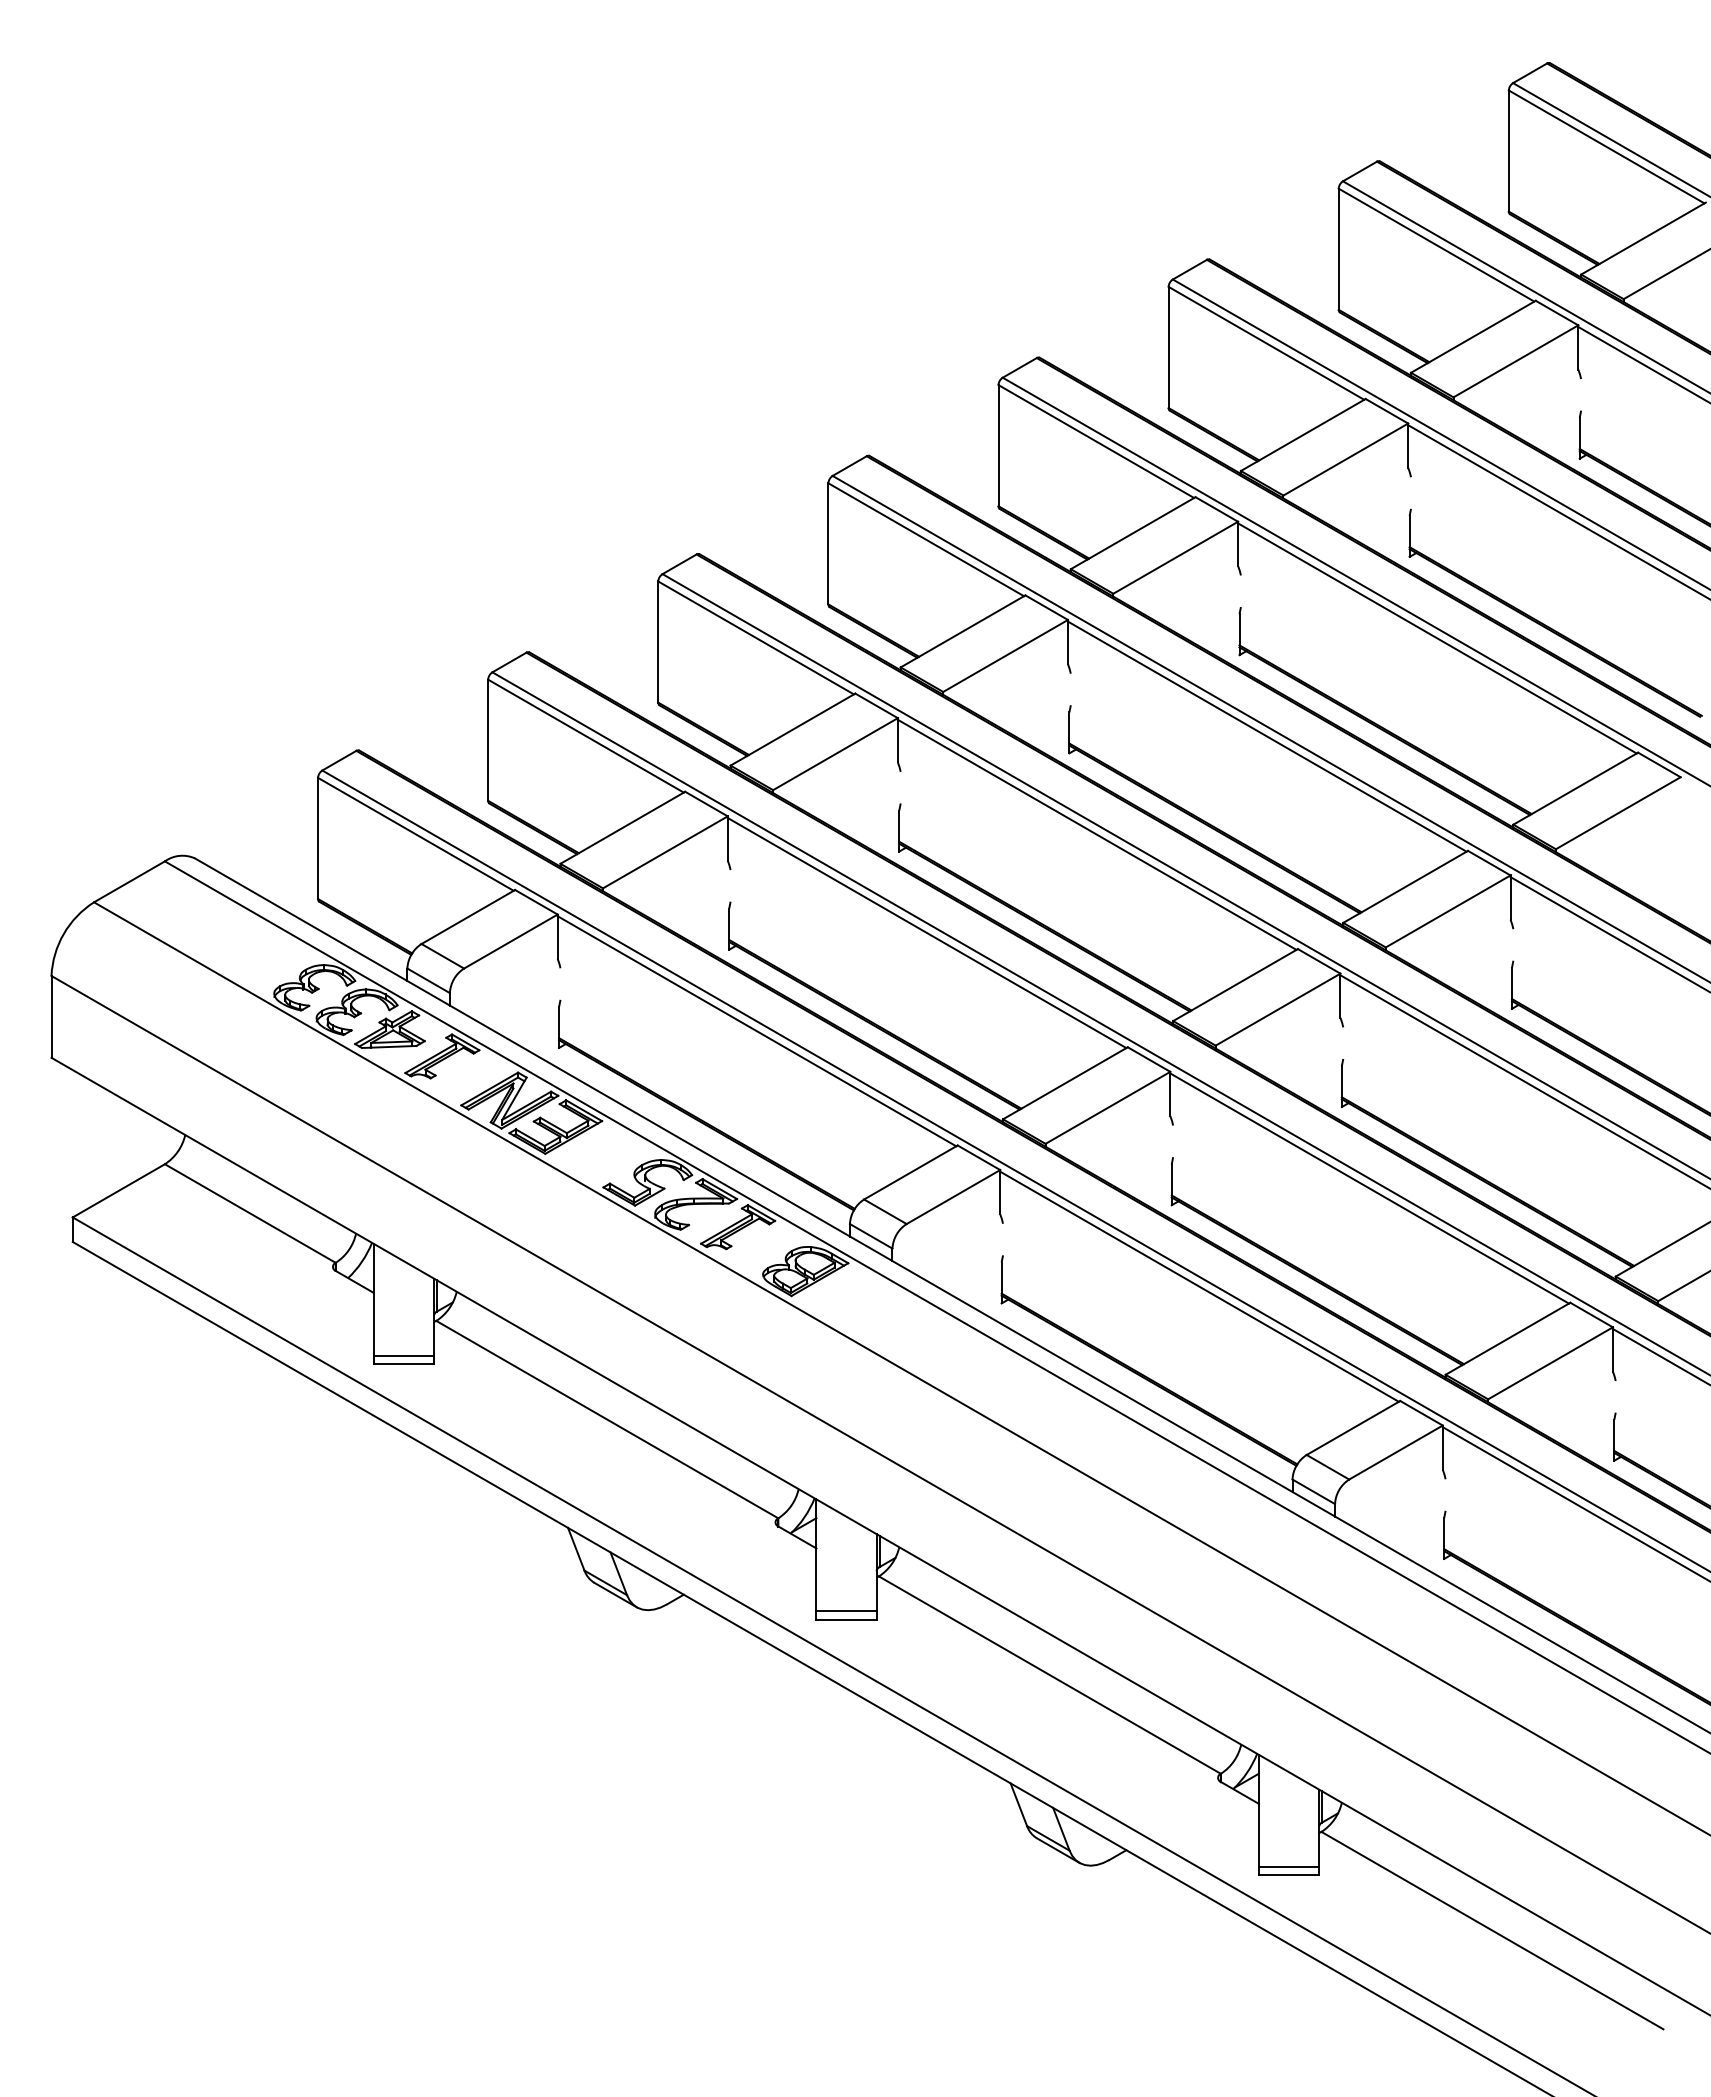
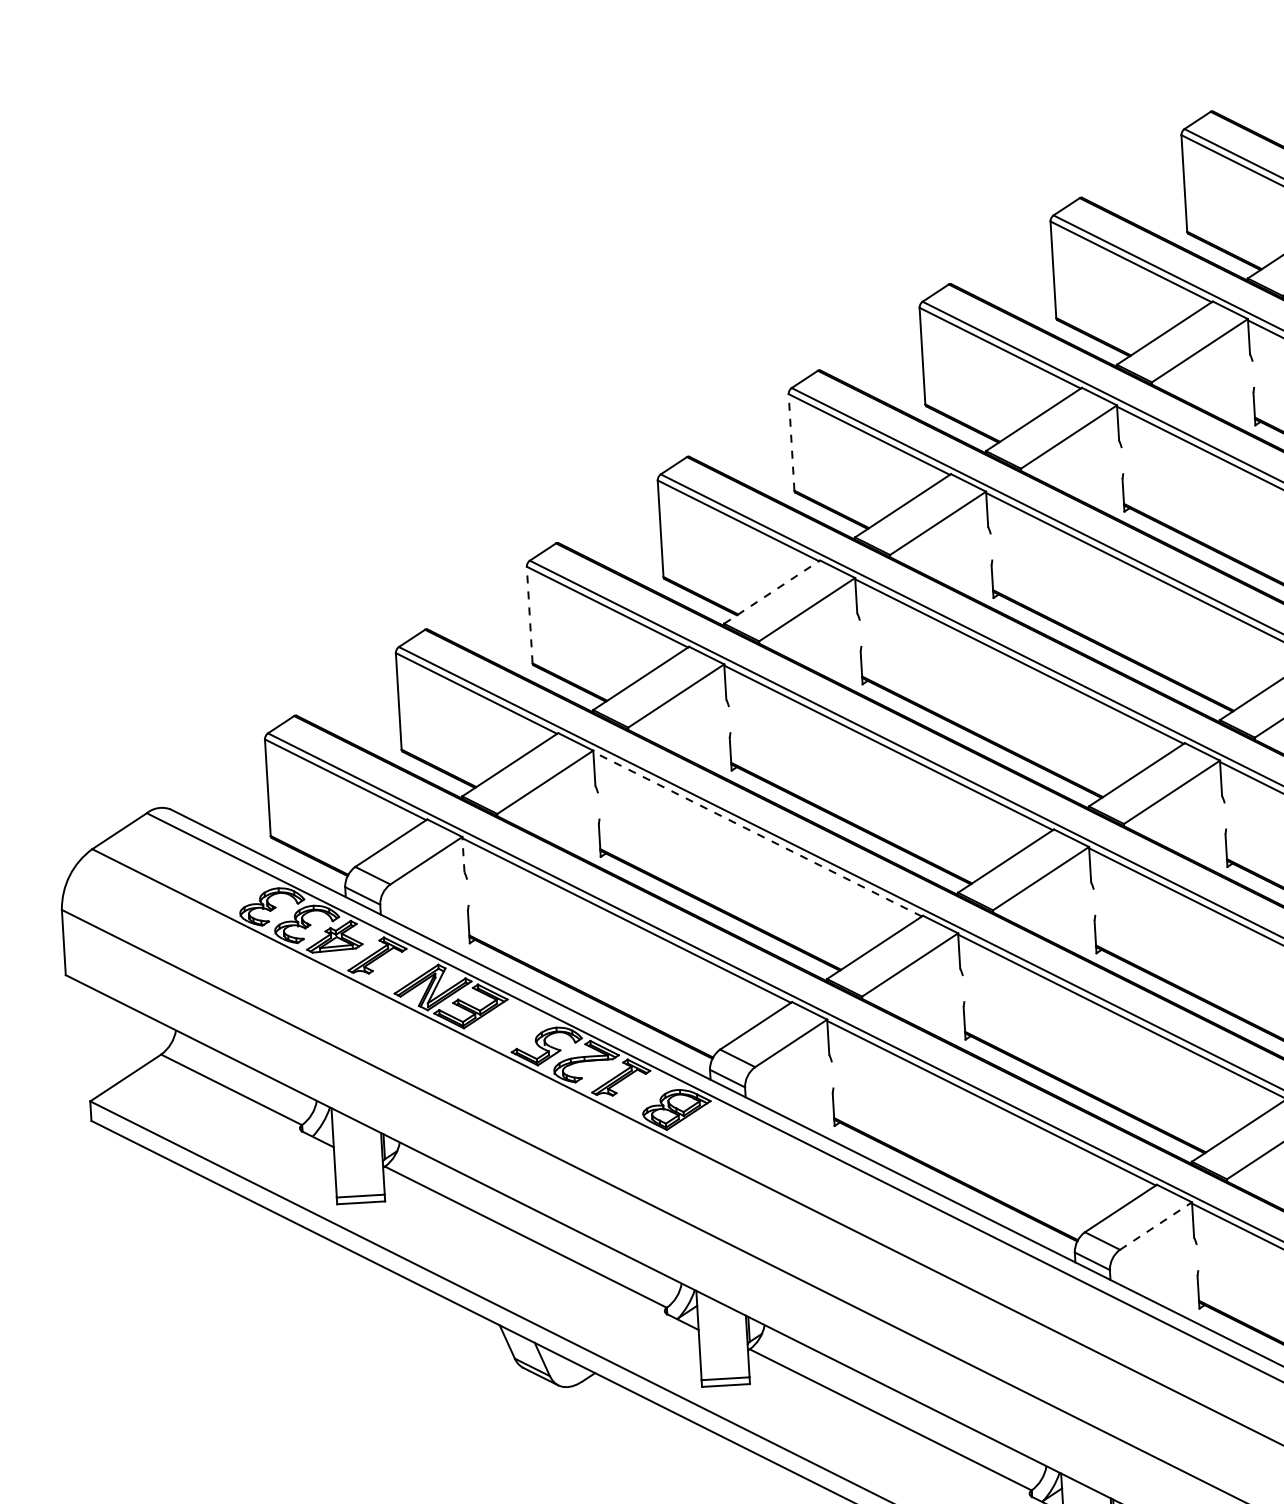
line: (998, 445) -> (791, 442), solid -> dashed
line: (963, 631) -> (772, 592), solid -> dashed
line: (658, 642) -> (529, 615), solid -> dashed
line: (926, 932) -> (757, 833), solid -> dashed
line: (557, 936) -> (463, 854), solid -> dashed
line: (1396, 1452) -> (1156, 1226), solid -> dashed

